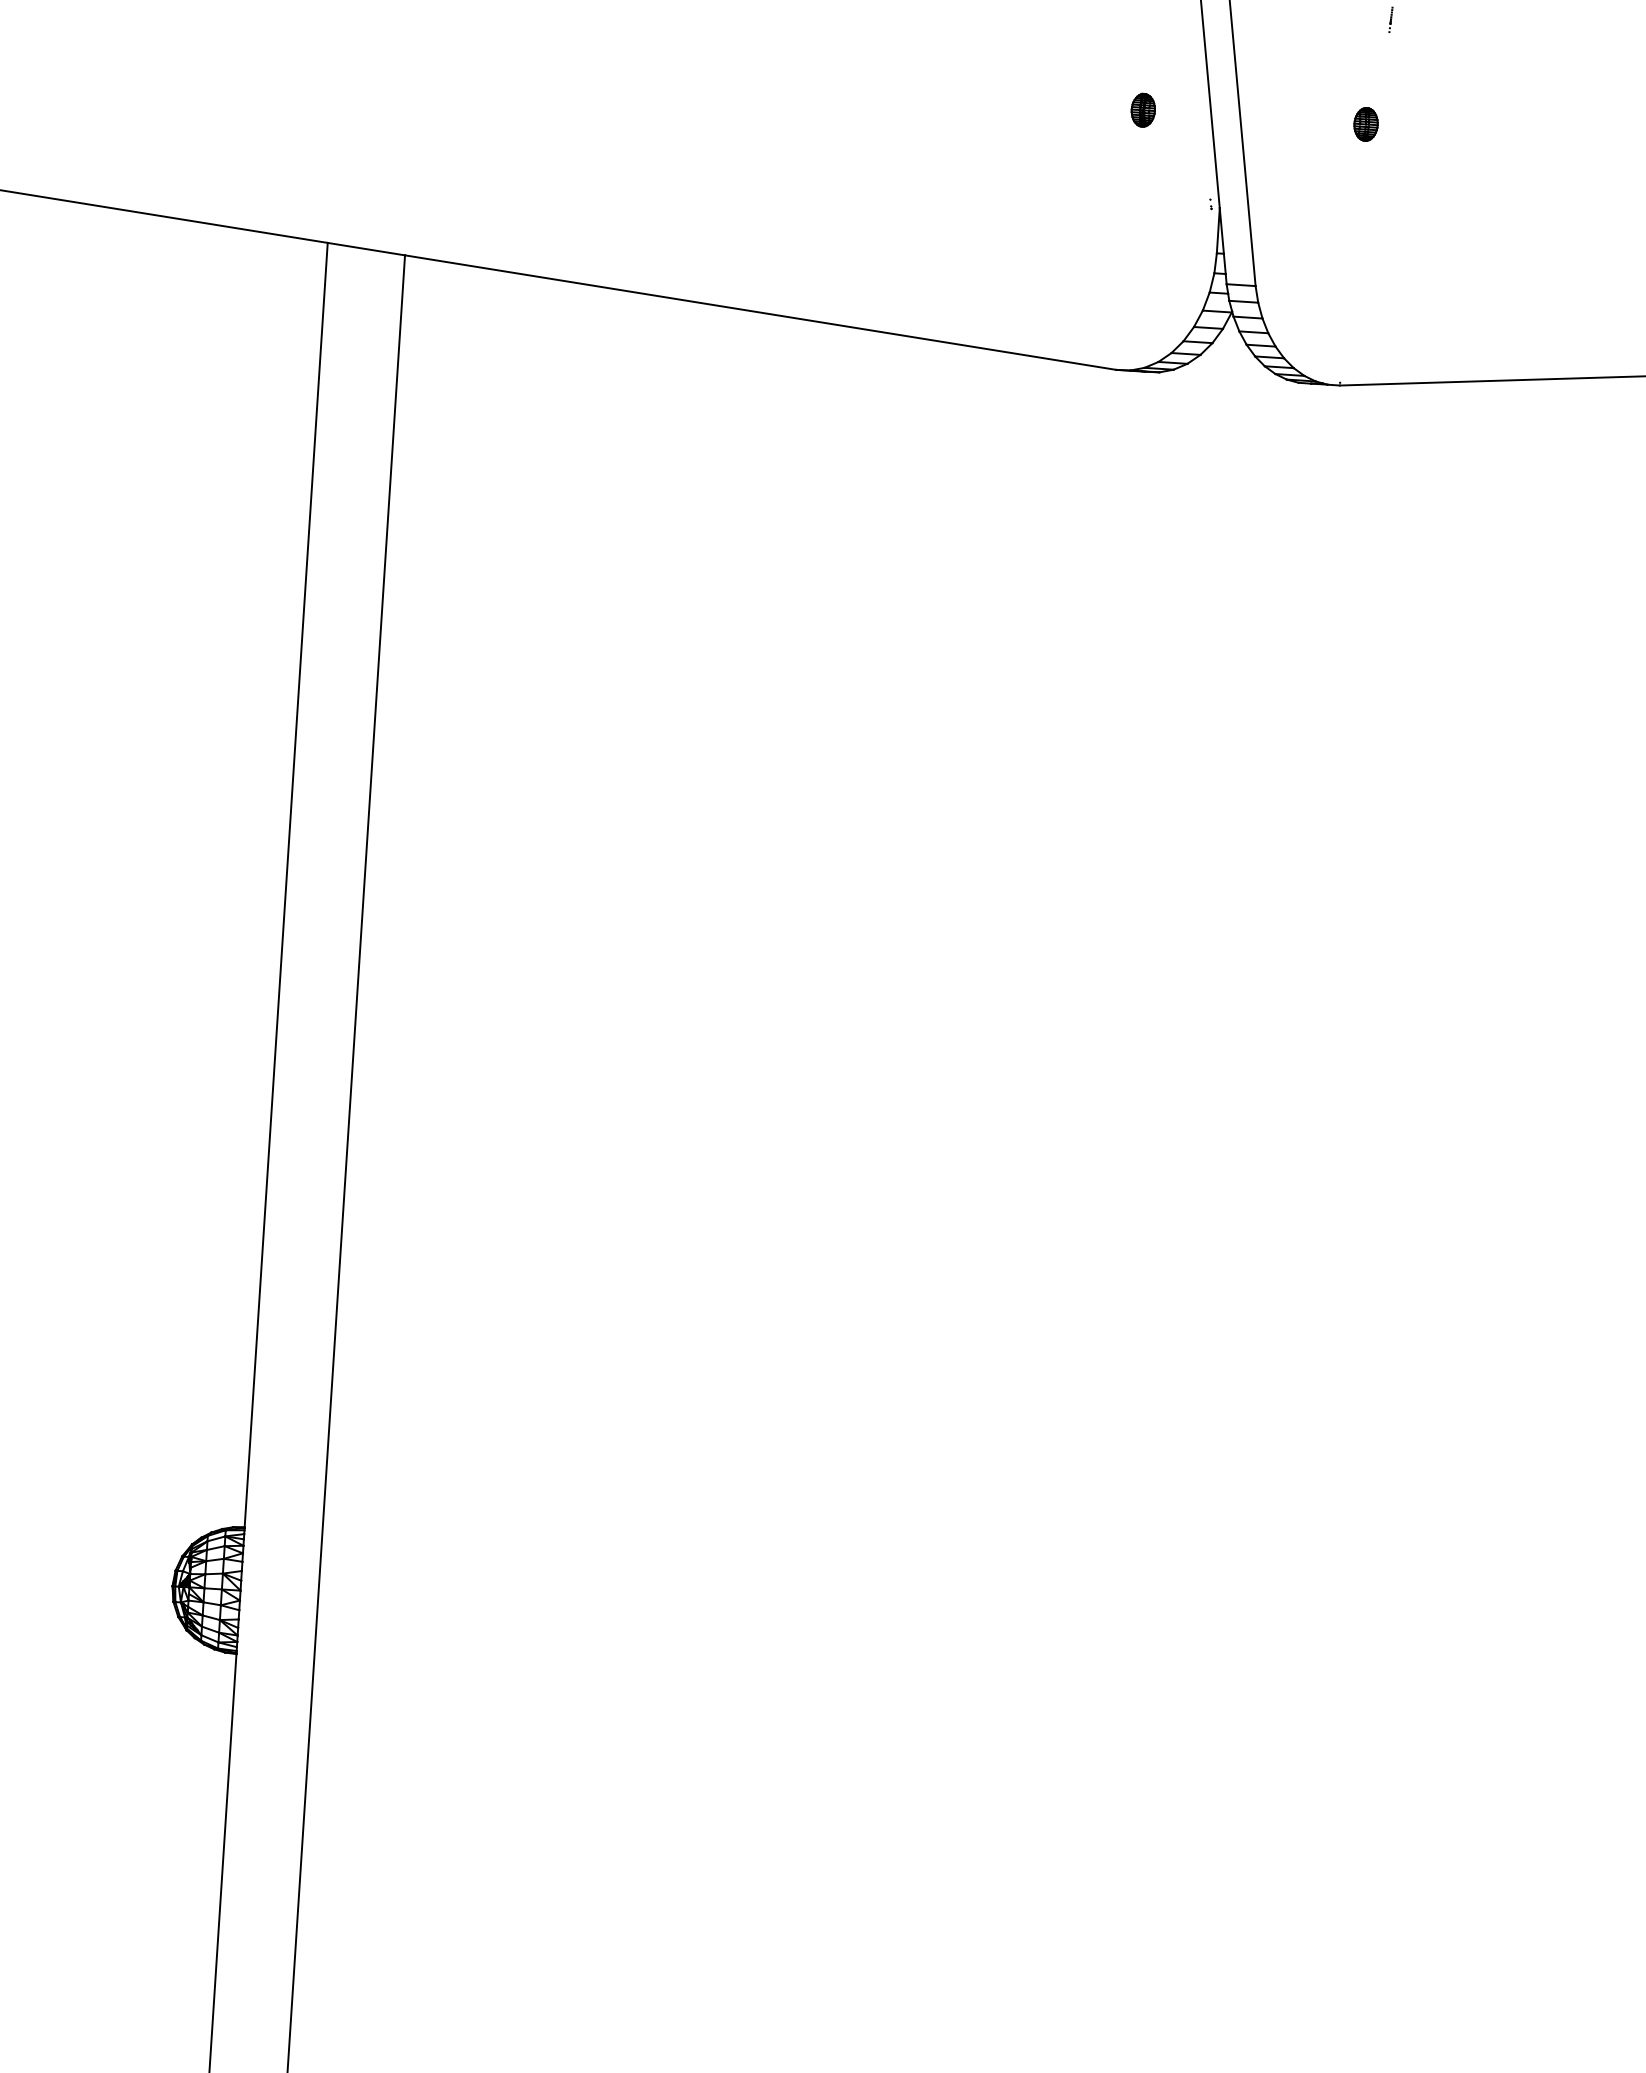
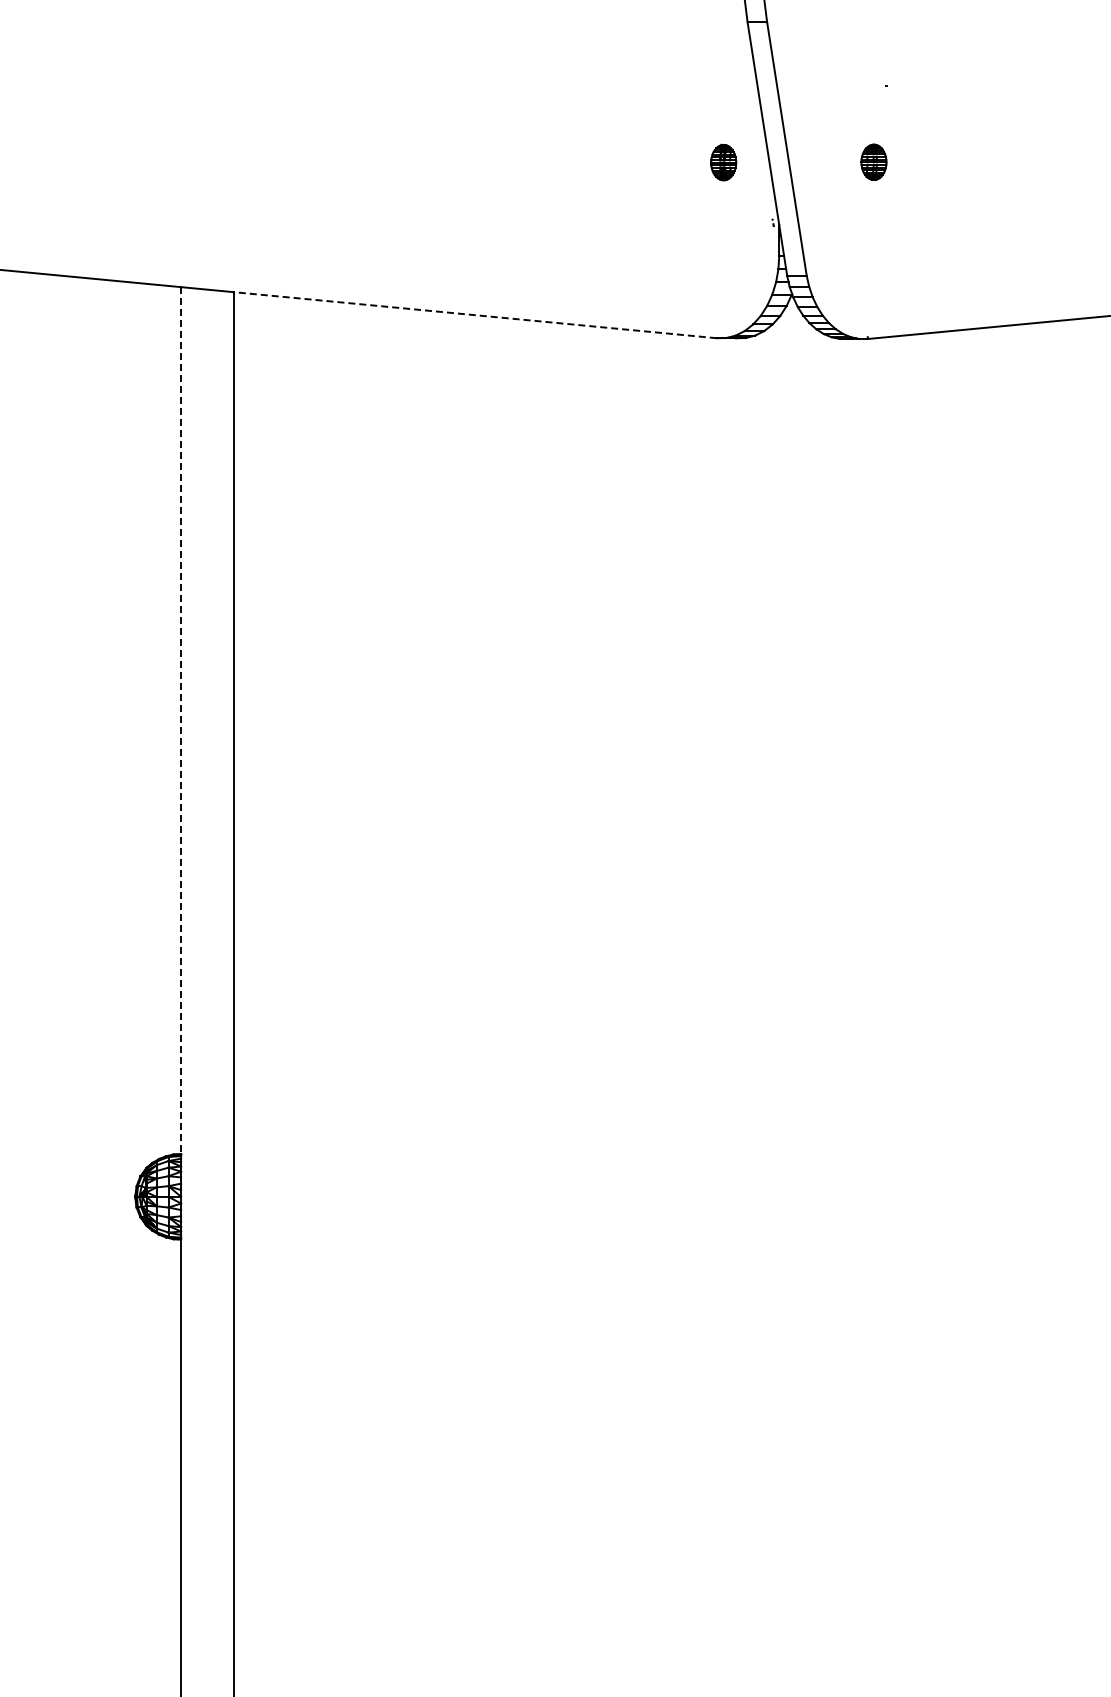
part: (1143, 110) -> (723, 162), size x1.6
part: (1365, 124) -> (873, 162), size x1.6
line: (761, 313) -> (475, 315), solid -> dashed
line: (286, 886) -> (181, 721), solid -> dashed

